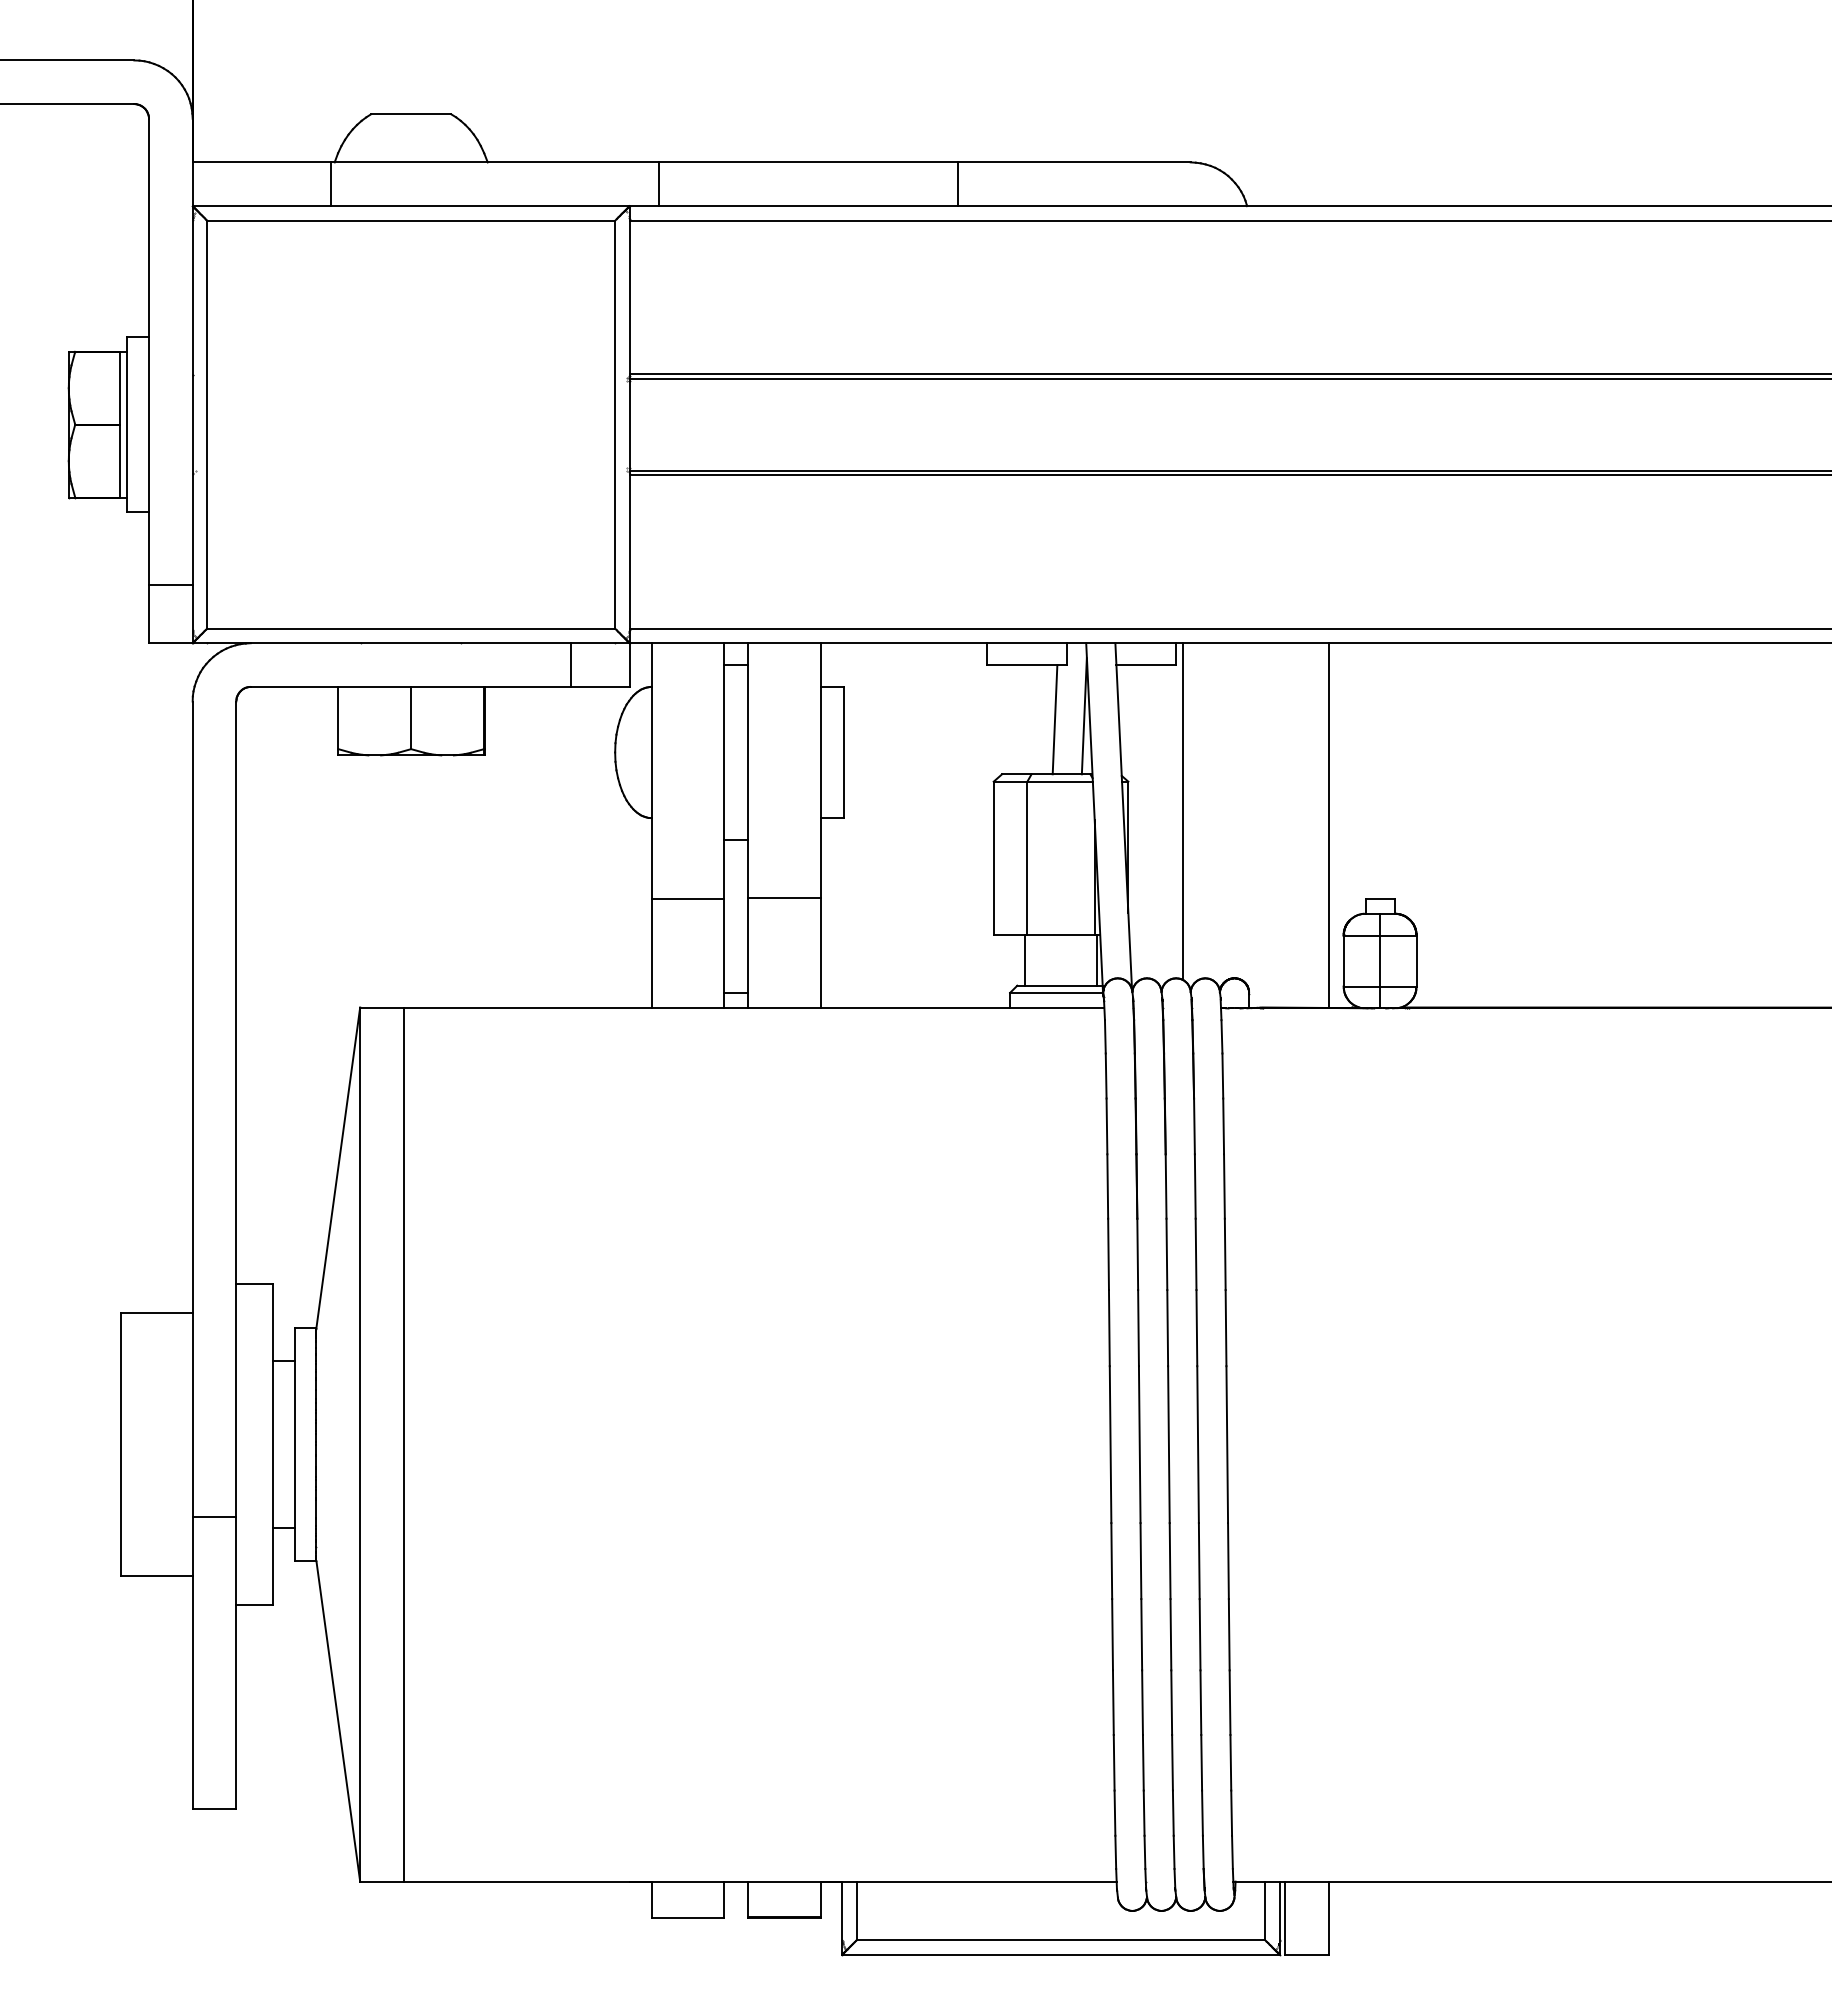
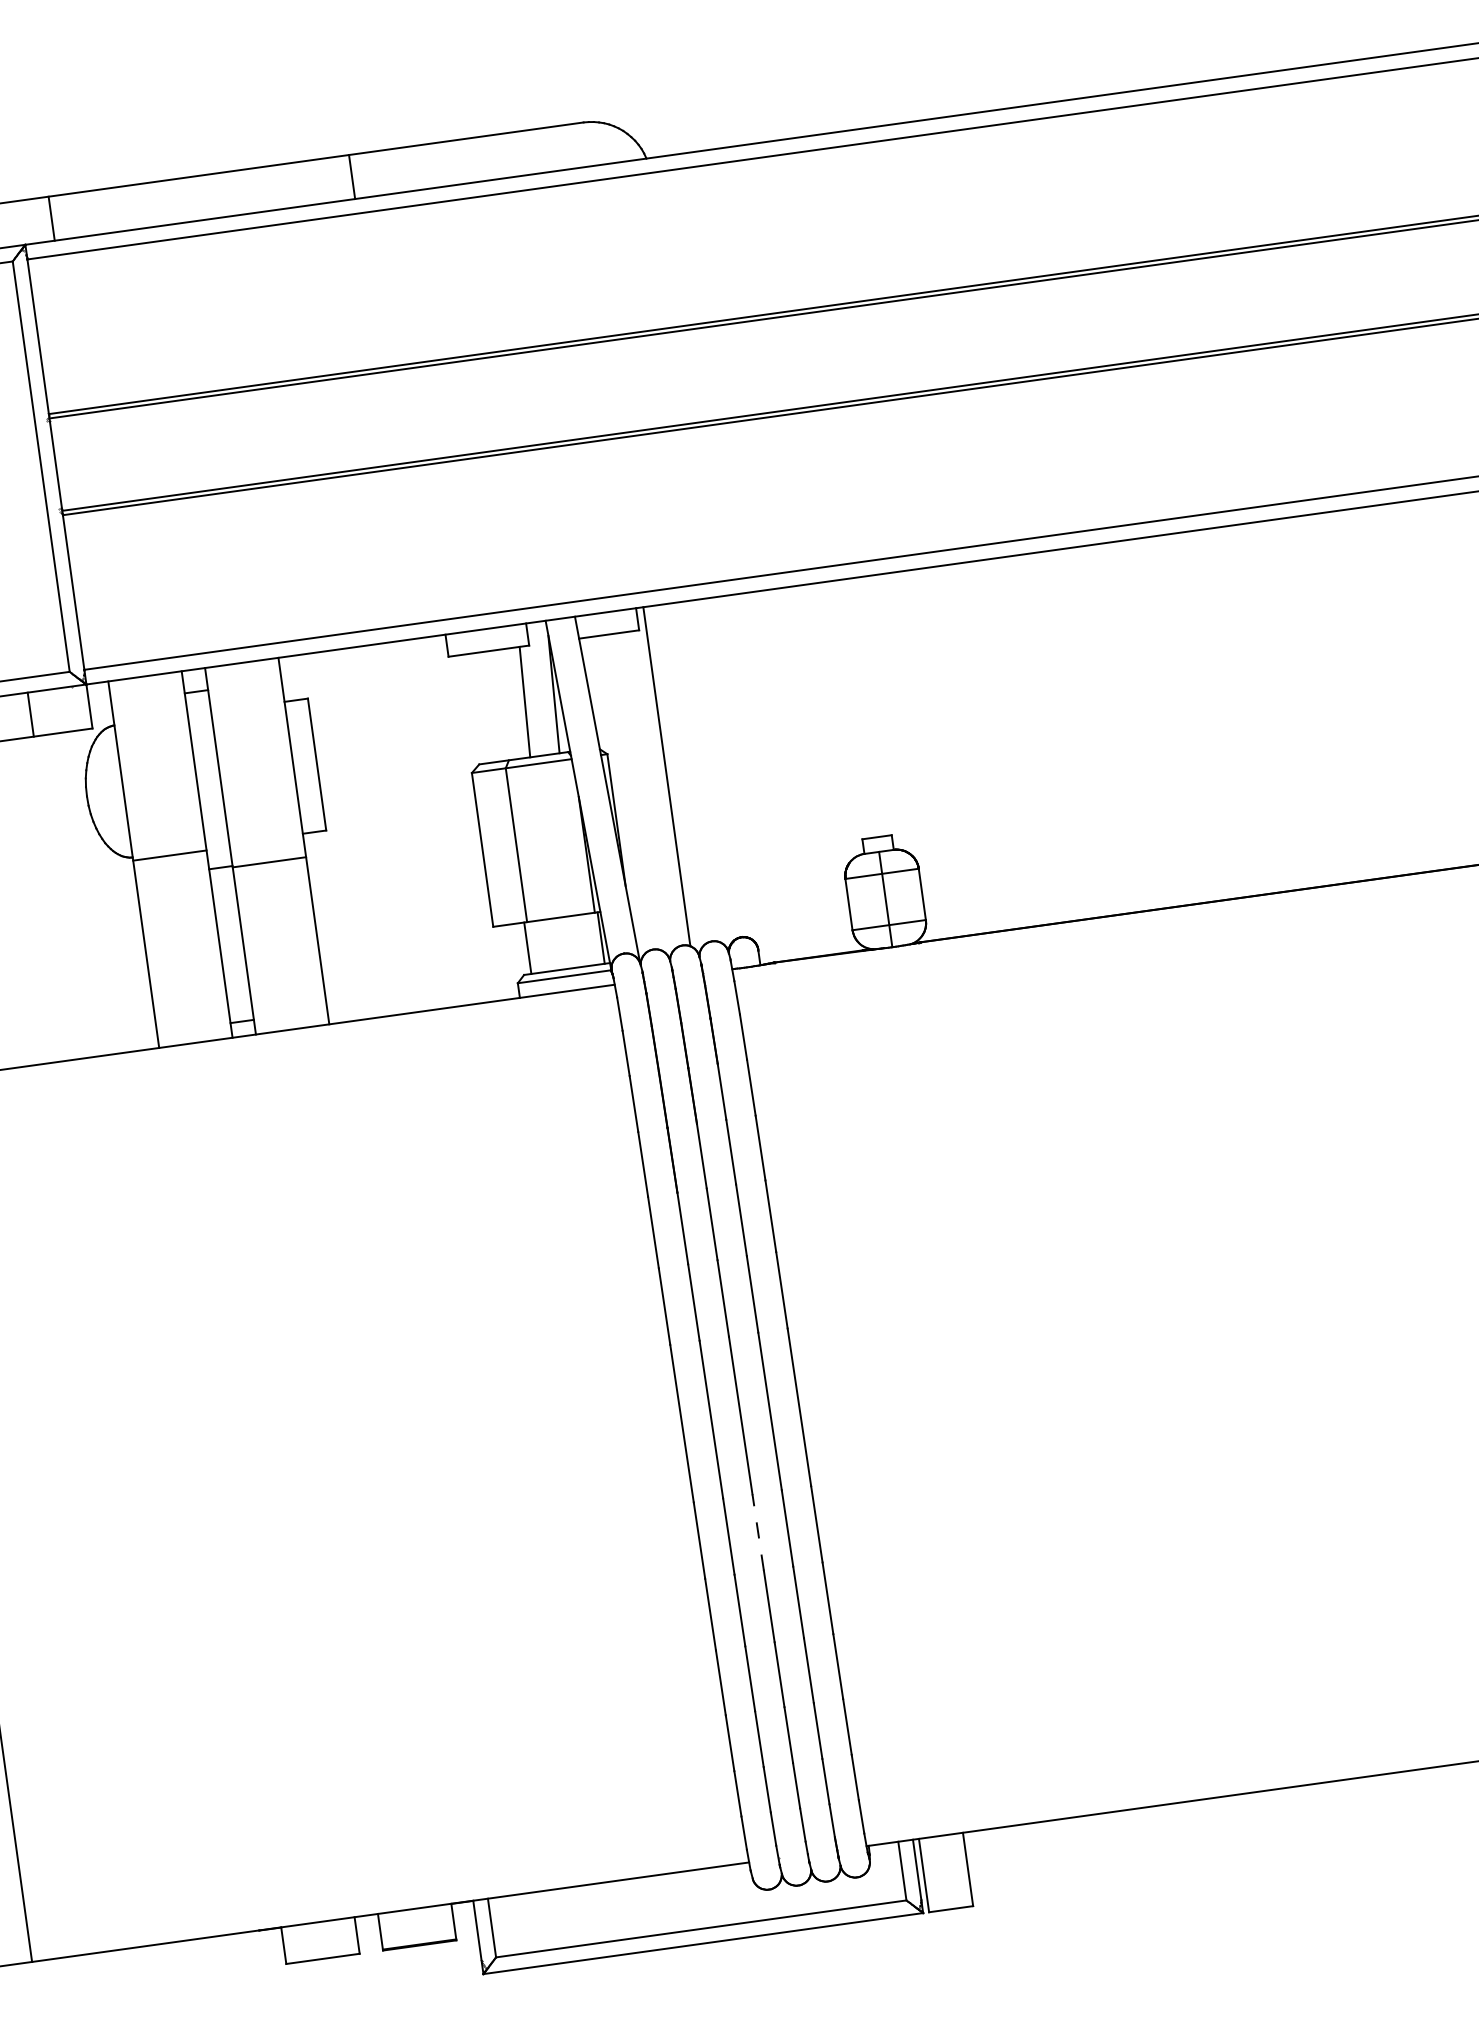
line: (1329, 825) -> (815, 770), removed
line: (783, 898) -> (268, 862), moved
line: (687, 899) -> (169, 855), moved
line: (1170, 1561) -> (758, 1532), solid -> dashed

